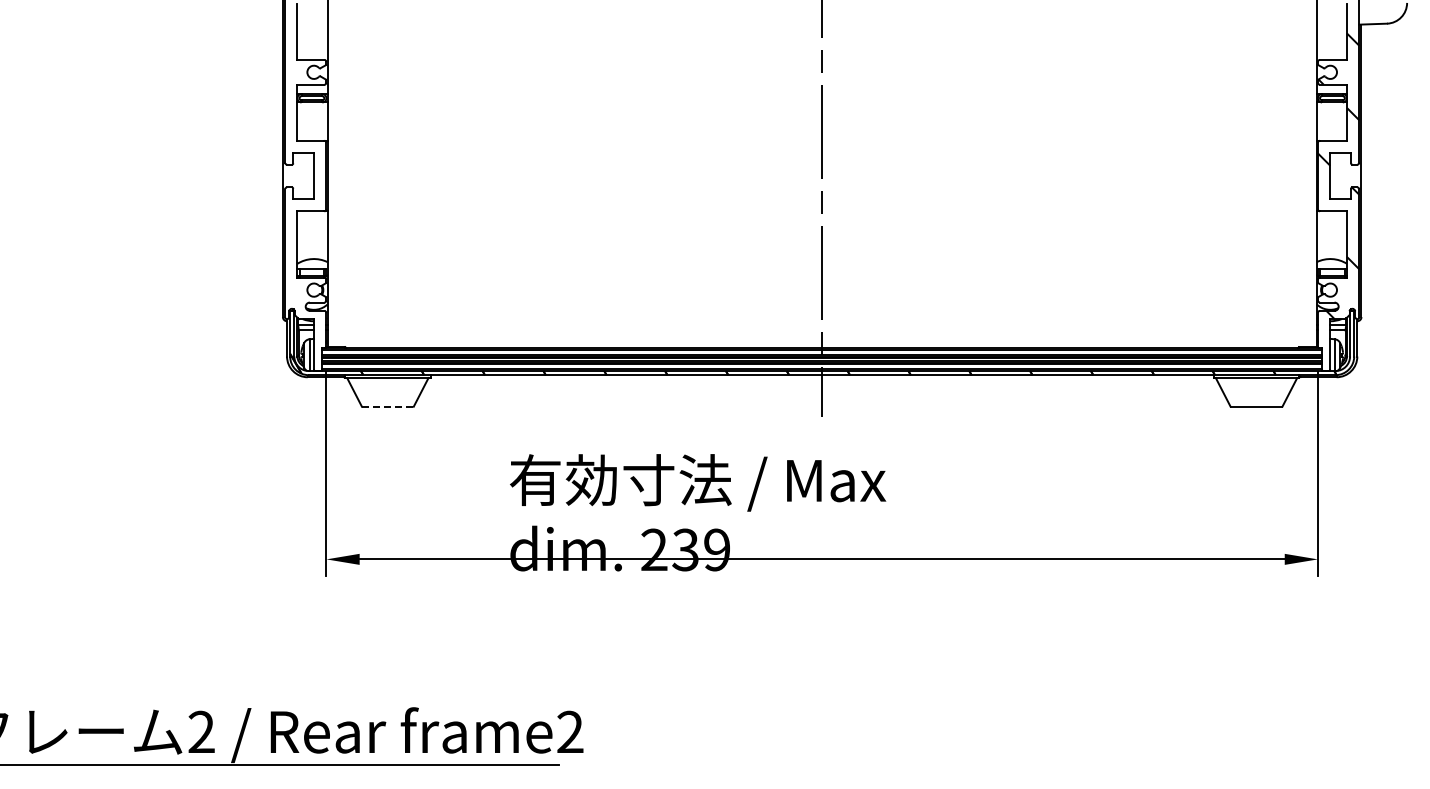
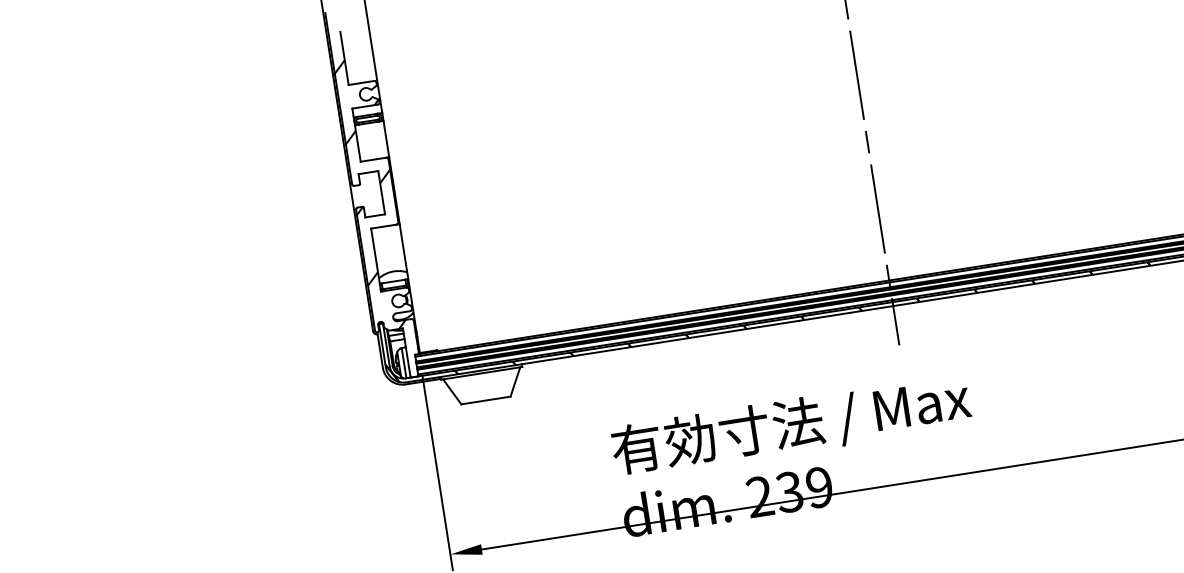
hatch: (305, 176) -> (373, 194), added
line: (387, 406) -> (485, 400), dashed -> solid

